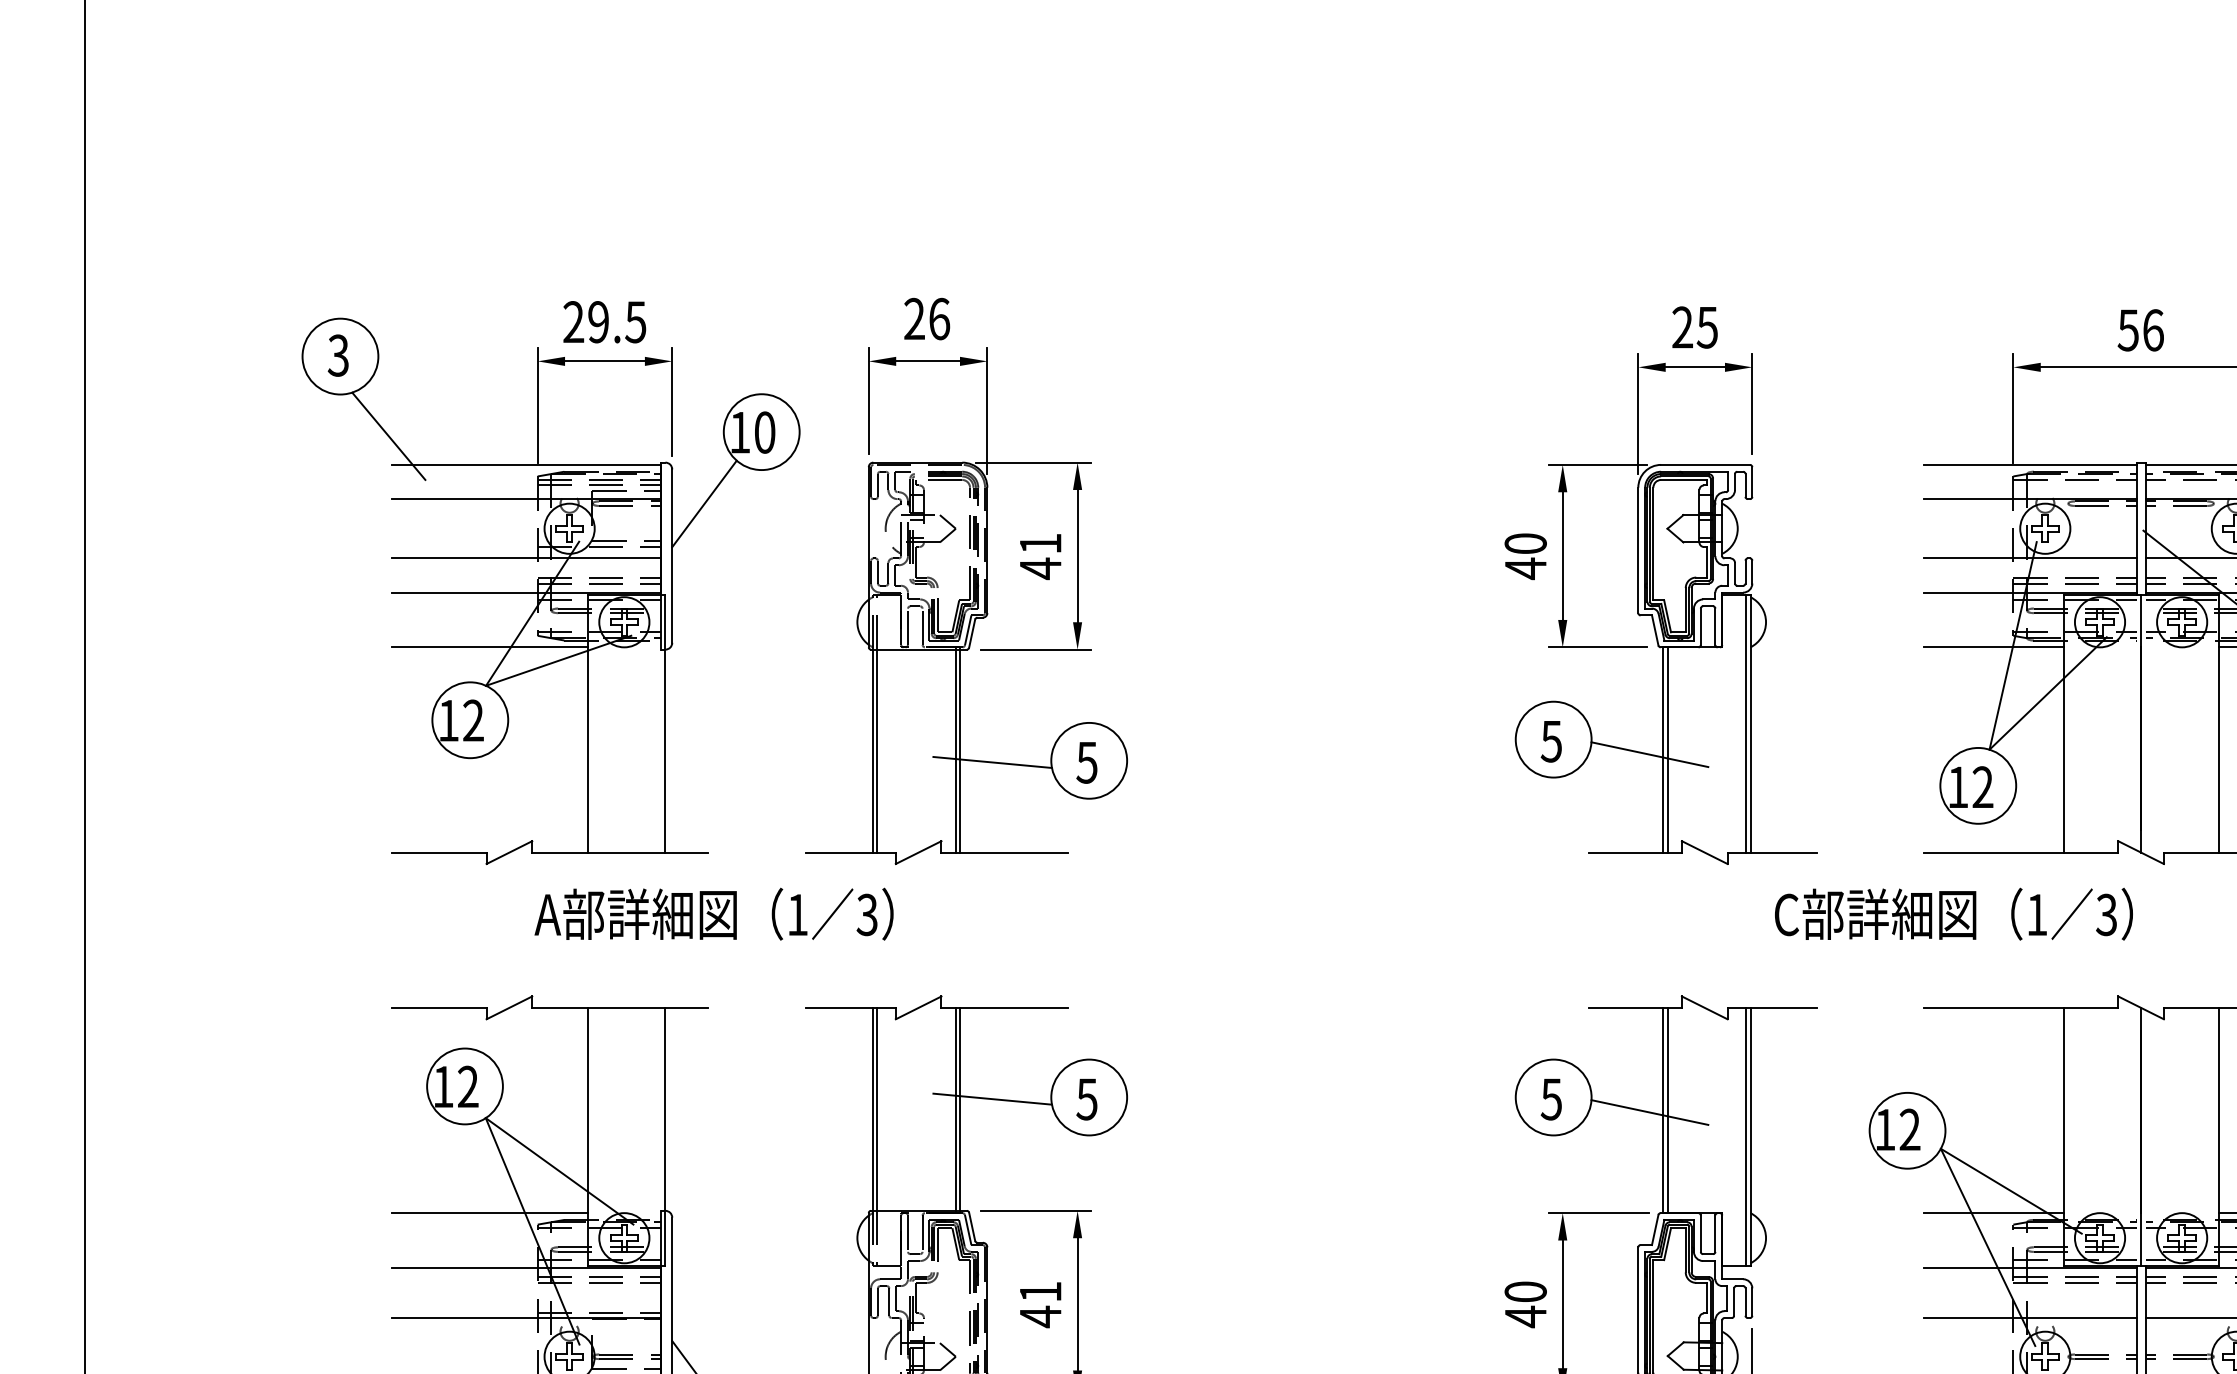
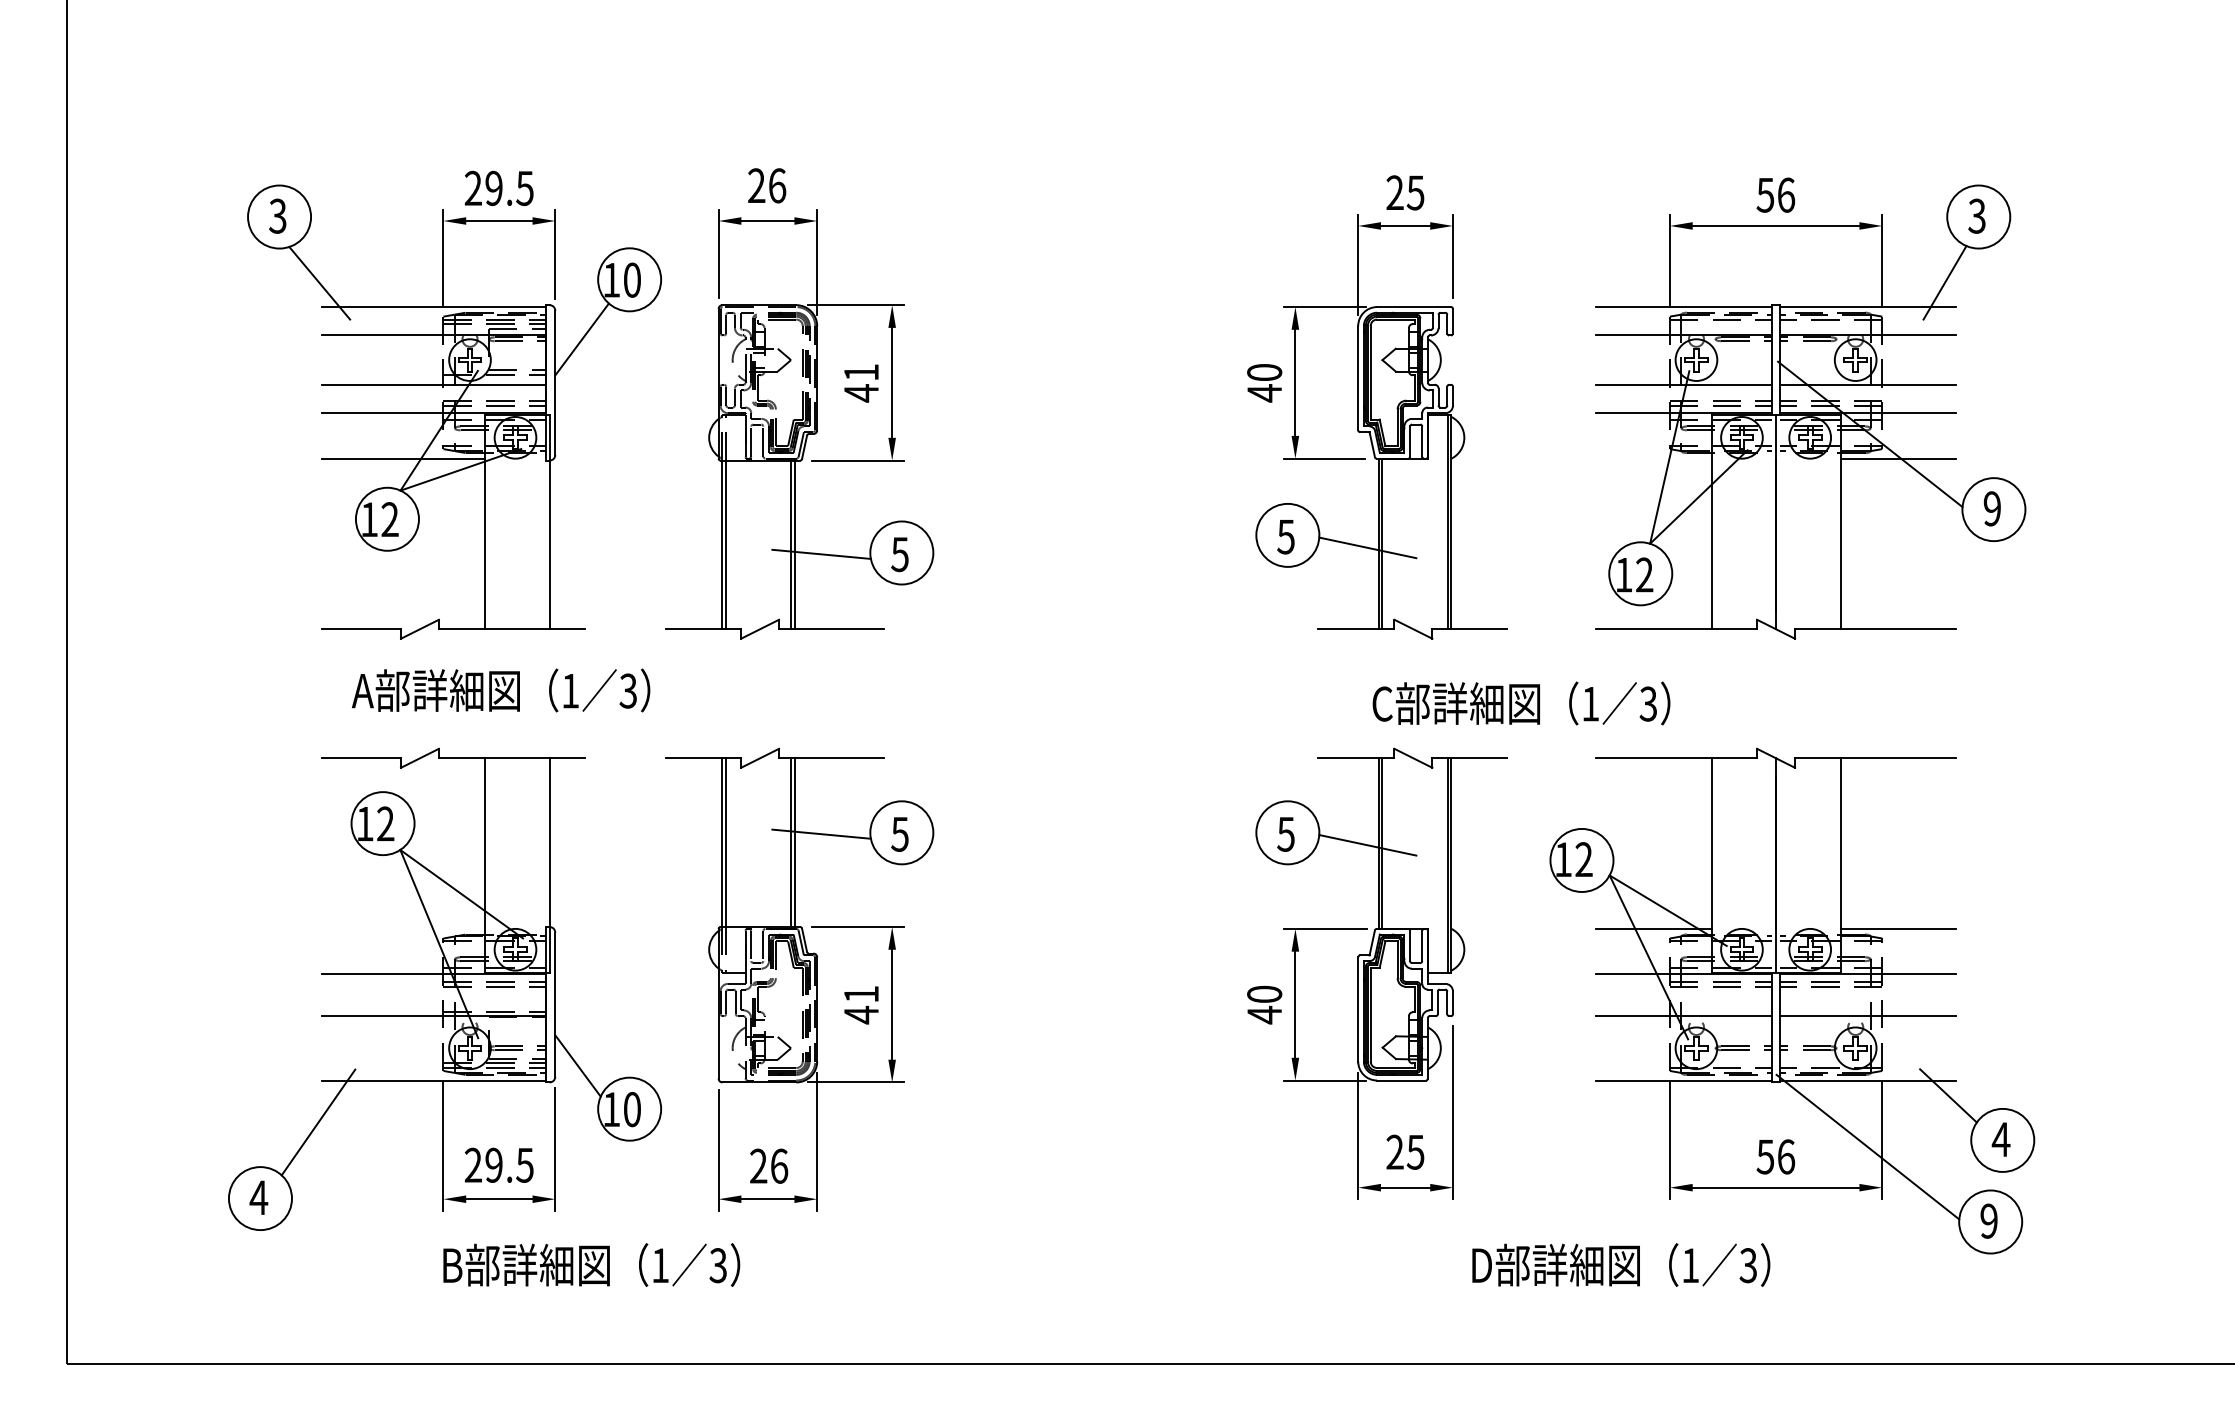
line: (1993, 647) -> (1653, 458), removed
text: (714, 914) -> (501, 690), moved
text: (1953, 914) -> (1521, 703), moved
line: (489, 1212) -> (403, 928), removed

